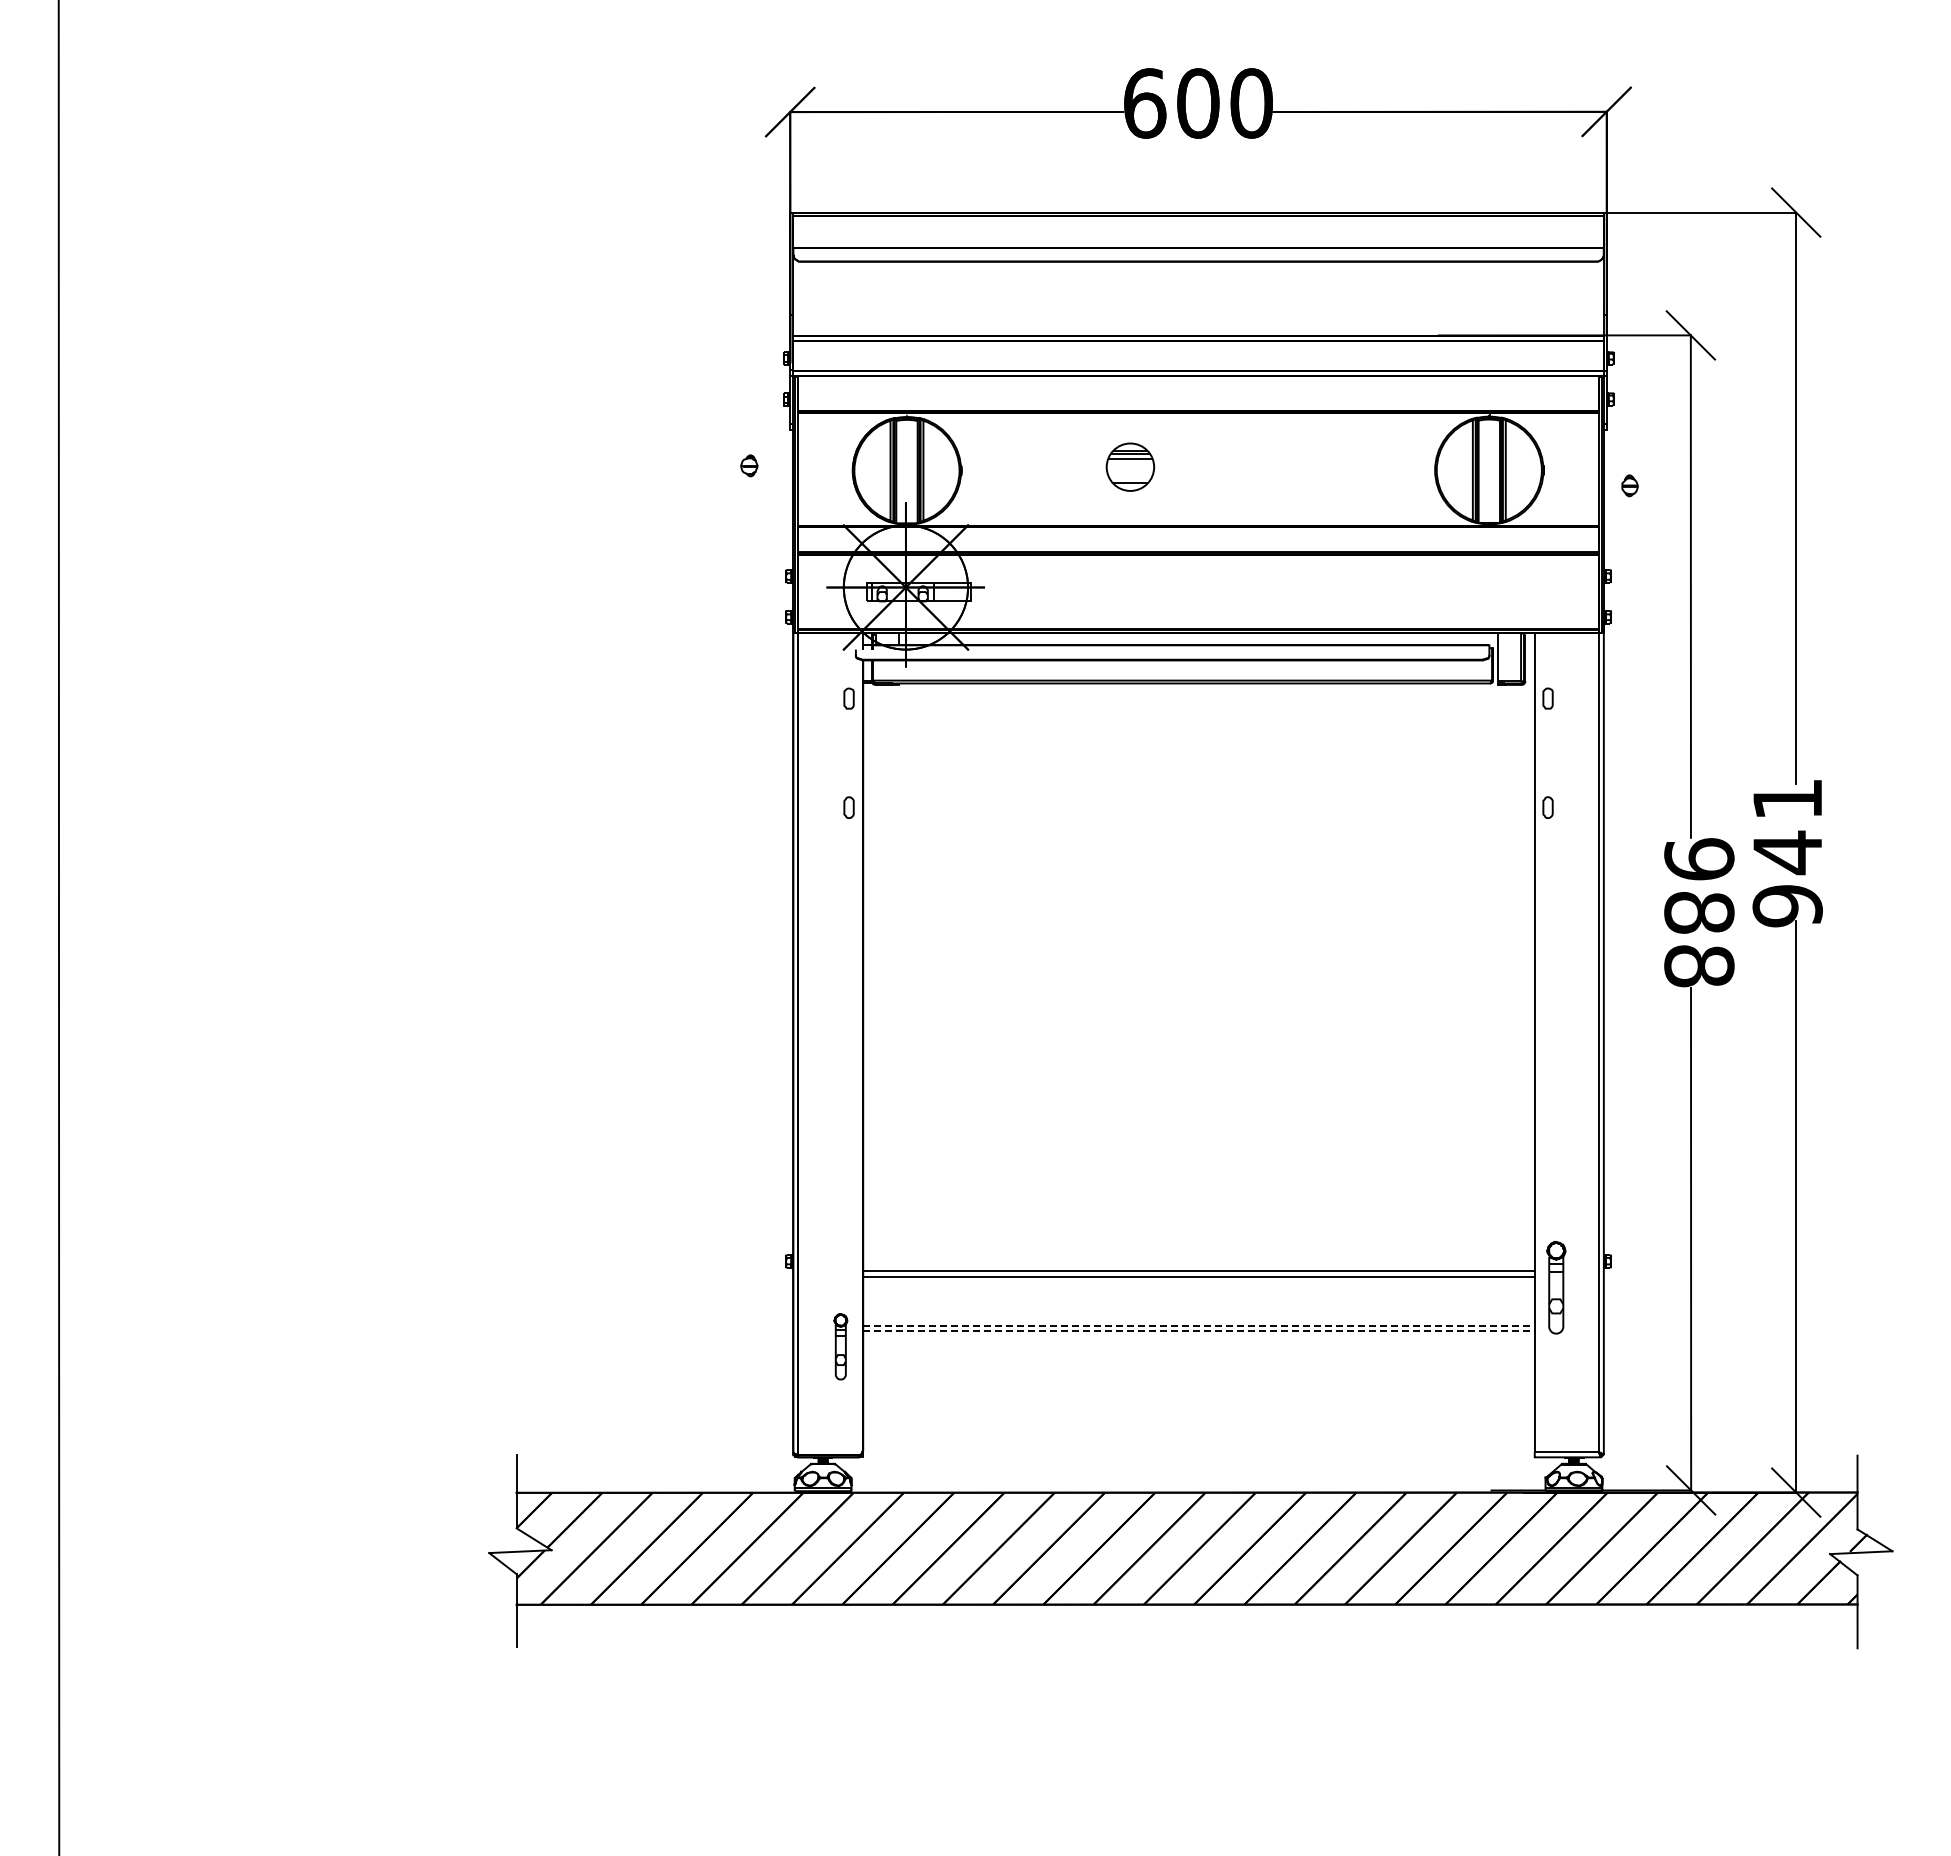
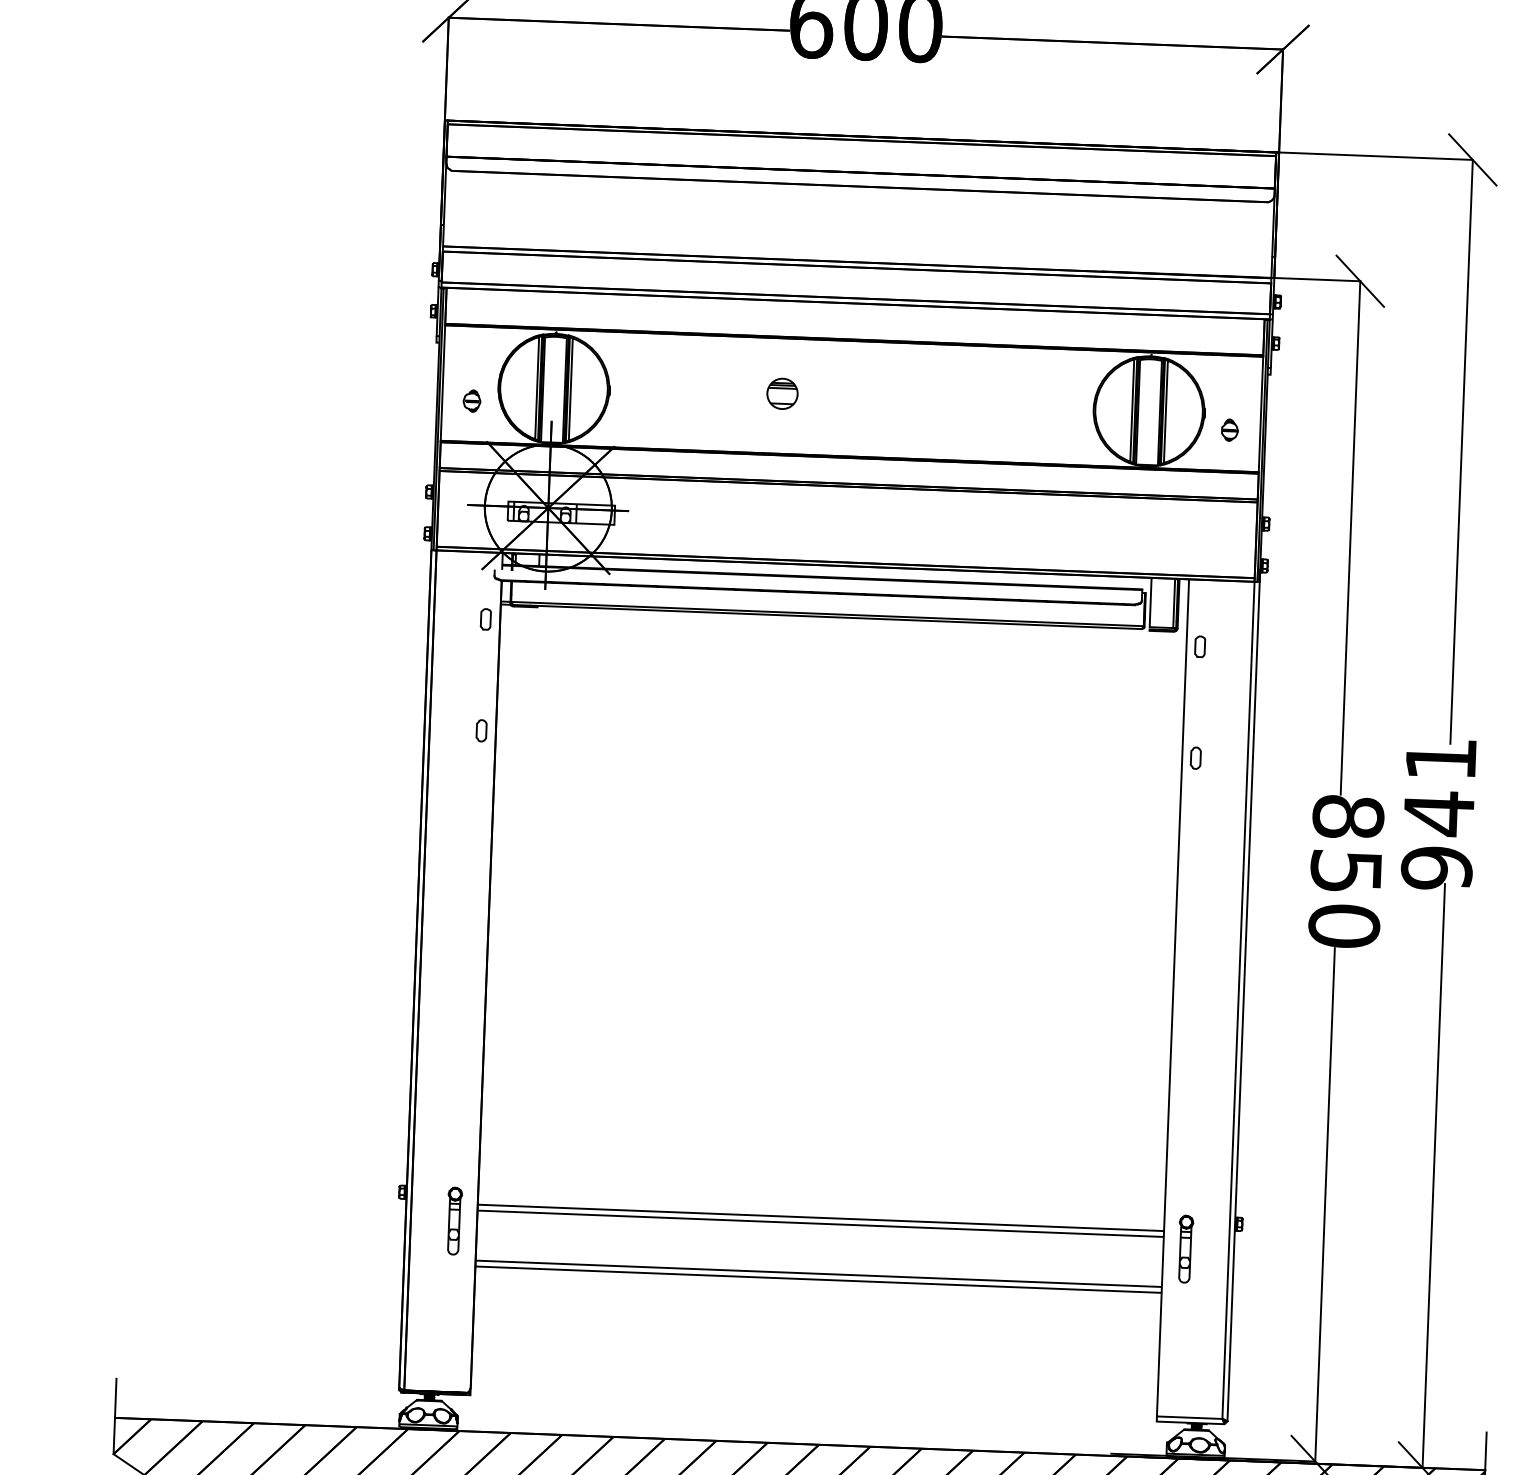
part: (749, 465) -> (472, 400), moved
part: (1130, 466) -> (782, 393), size x0.62
part: (1629, 485) -> (1229, 429), moved
text: (1699, 912) -> (1346, 871), 988 -> 850
part: (1556, 1287) -> (1185, 1248), size x0.71
line: (1198, 1325) -> (818, 1273), dashed -> solid
line: (1198, 1331) -> (818, 1279), dashed -> solid
part: (840, 1346) -> (454, 1220), moved

